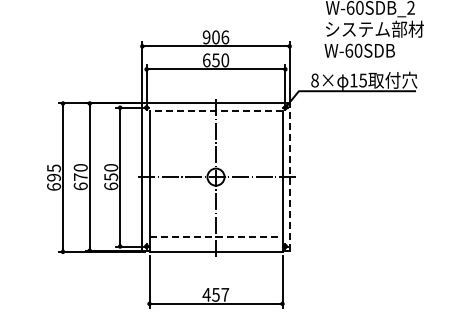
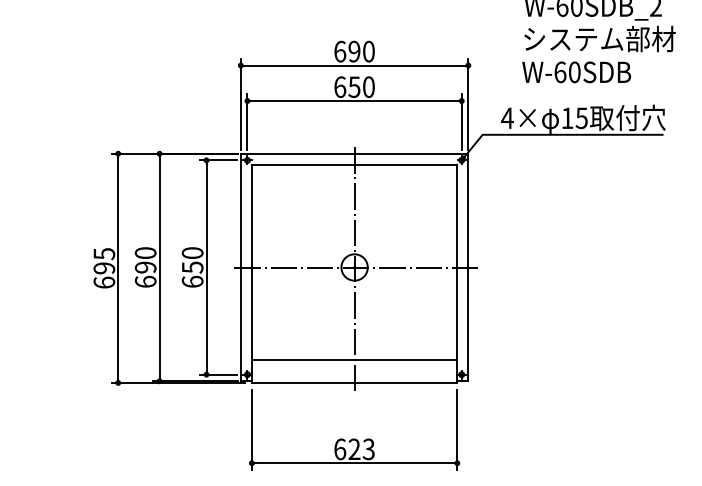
text: (215, 37) -> (353, 51), 906 -> 690
text: (314, 80) -> (506, 118), 8× -> 4×
line: (215, 110) -> (353, 164), dashed -> solid
text: (80, 176) -> (145, 266), 670 -> 690
line: (289, 177) -> (468, 268), dashed -> solid
line: (216, 236) -> (355, 359), dashed -> solid
text: (215, 294) -> (353, 448), 457 -> 623

